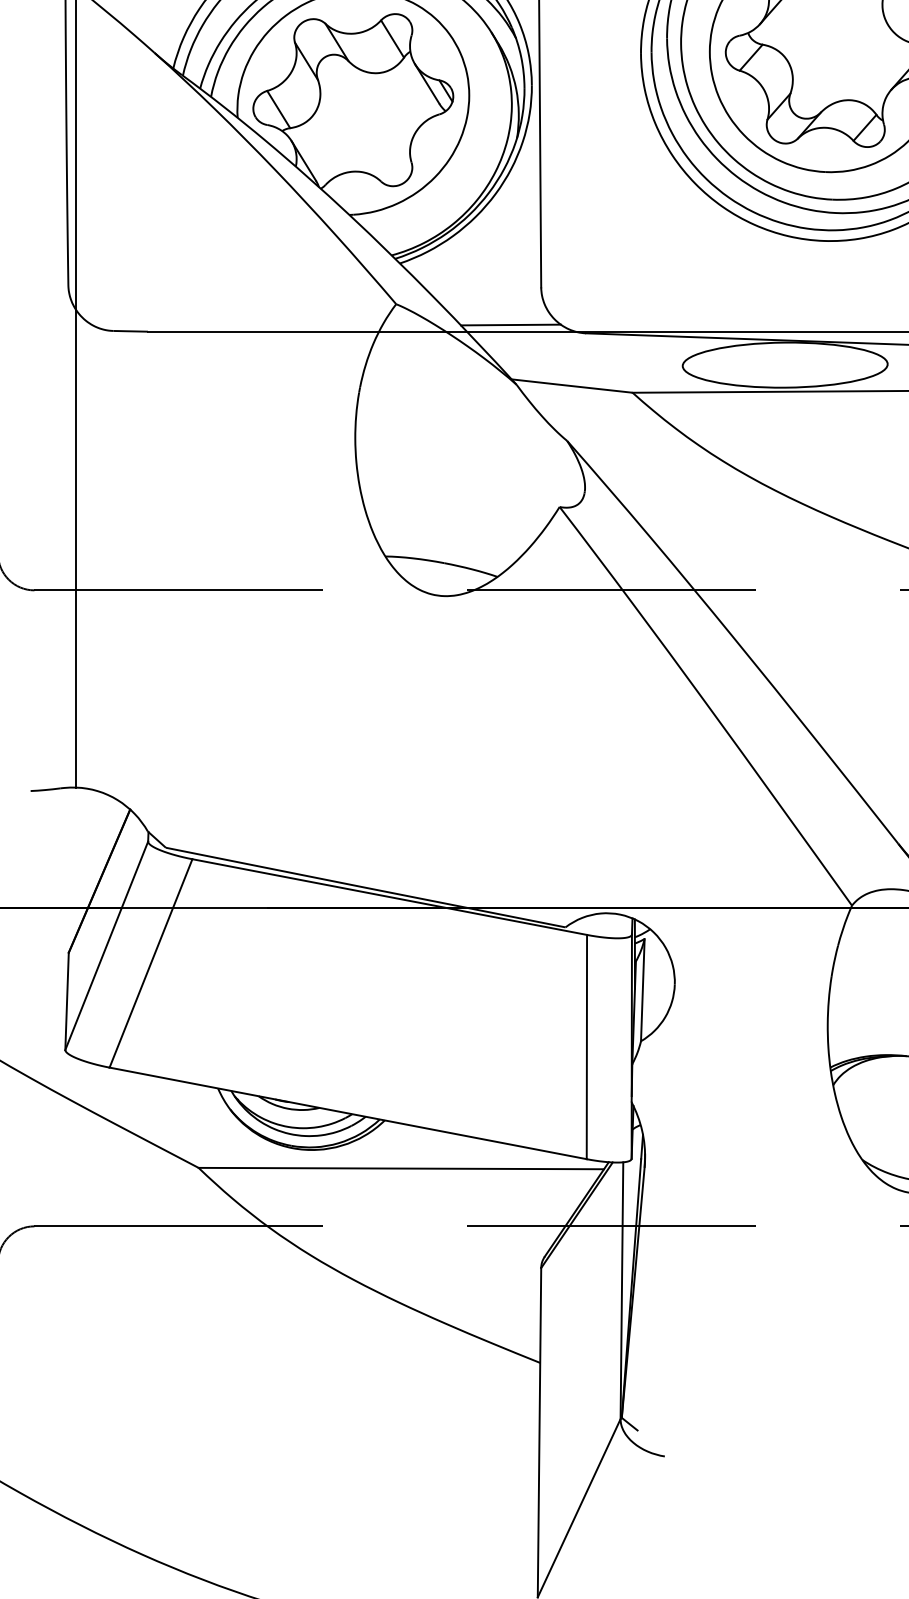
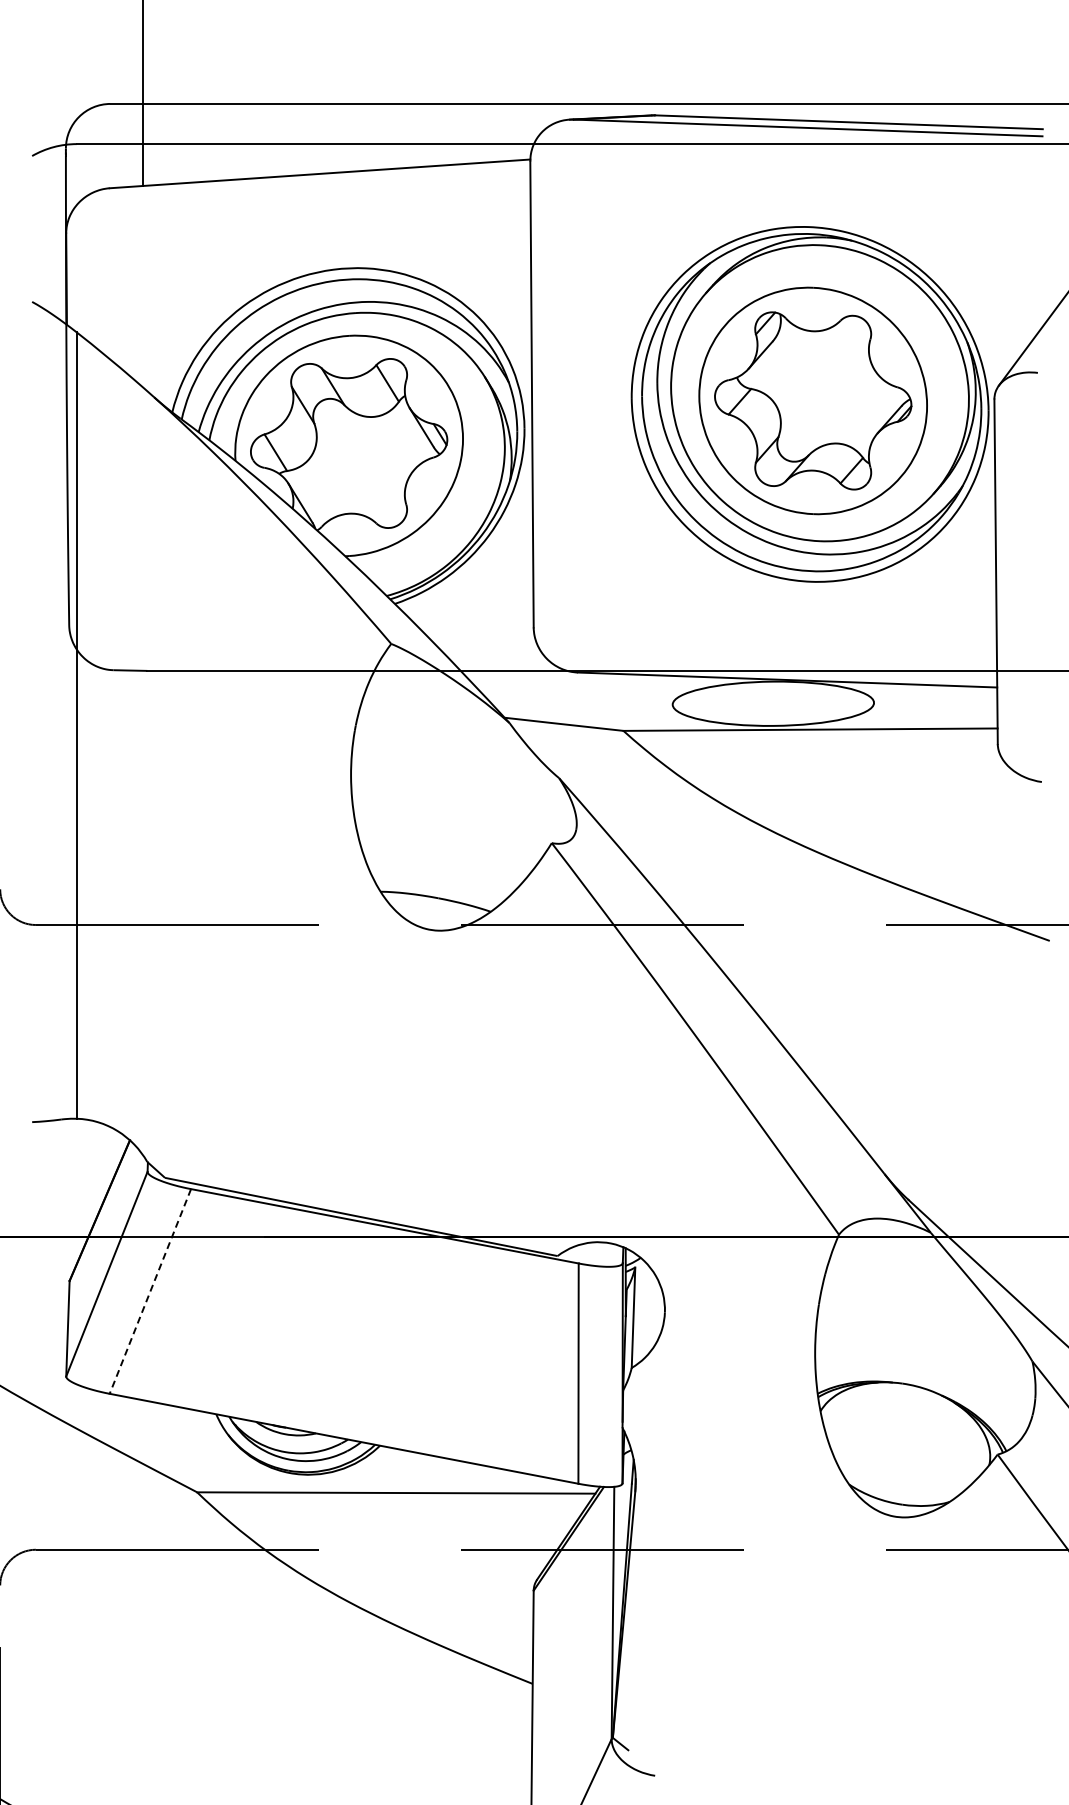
line: (510, 325) -> (503, 664), removed
line: (151, 963) -> (150, 1291), solid -> dashed

